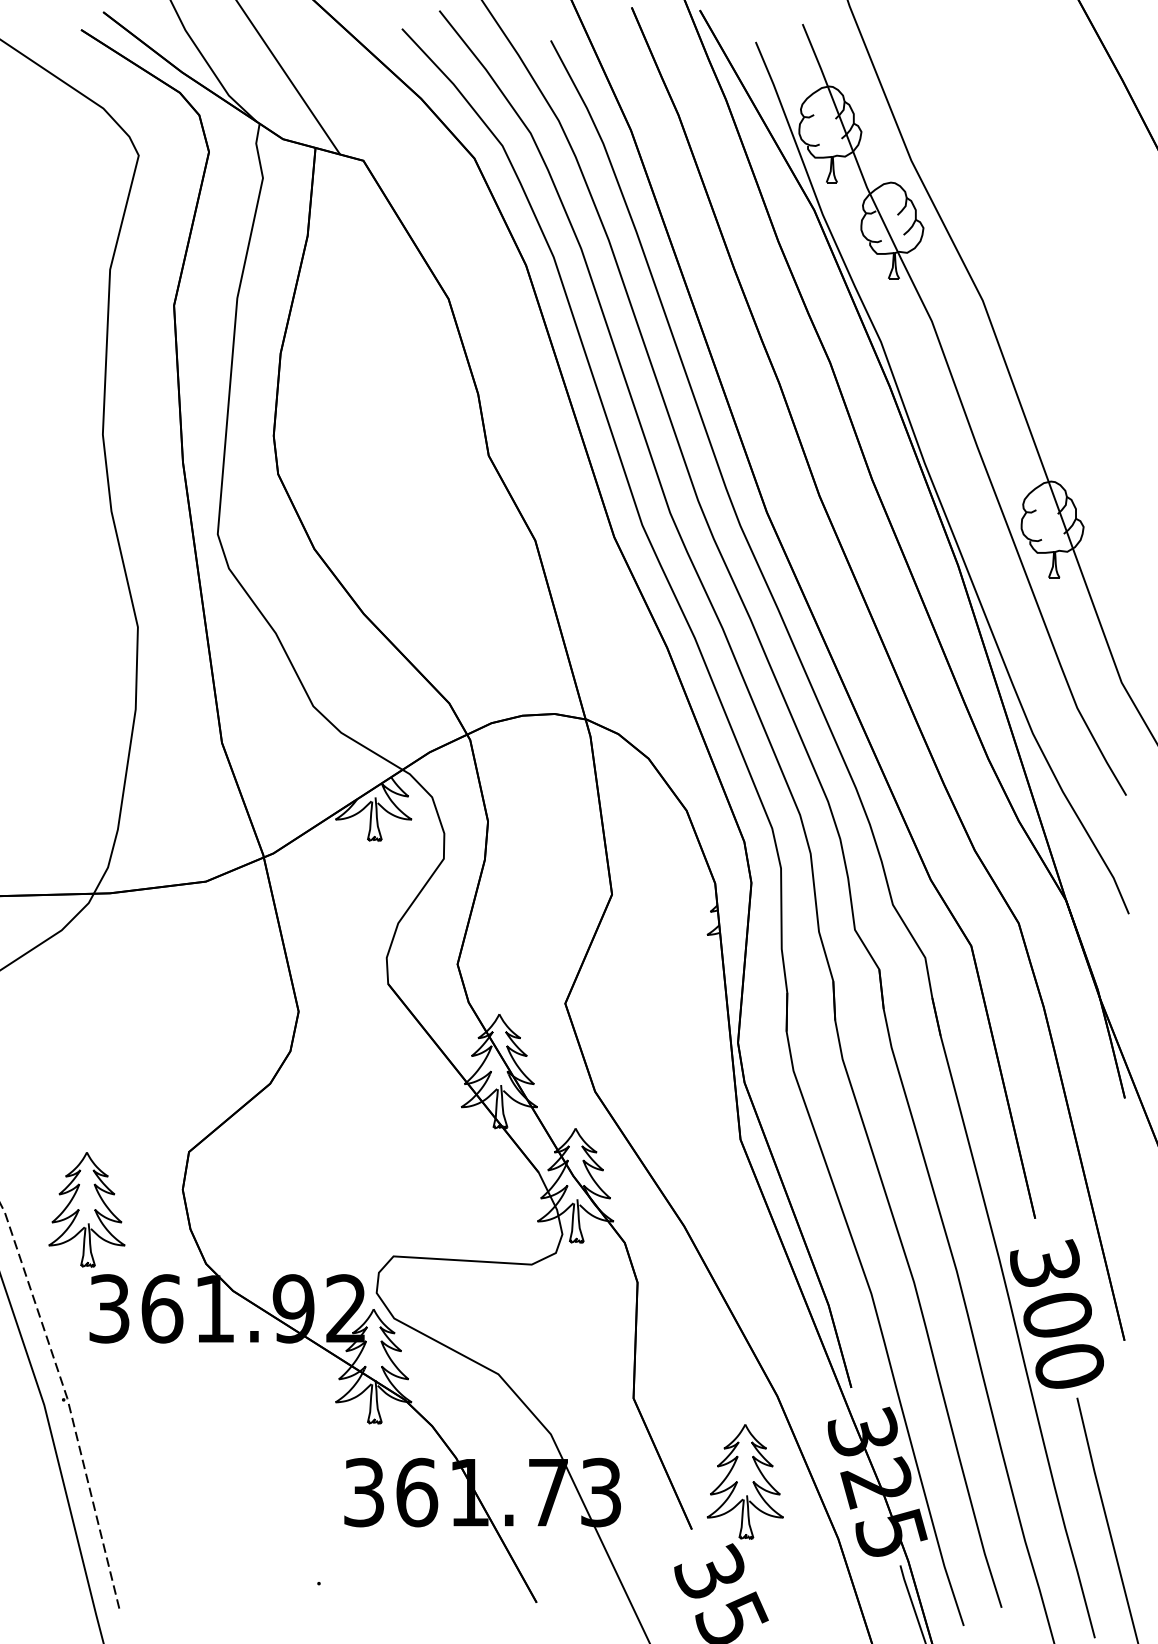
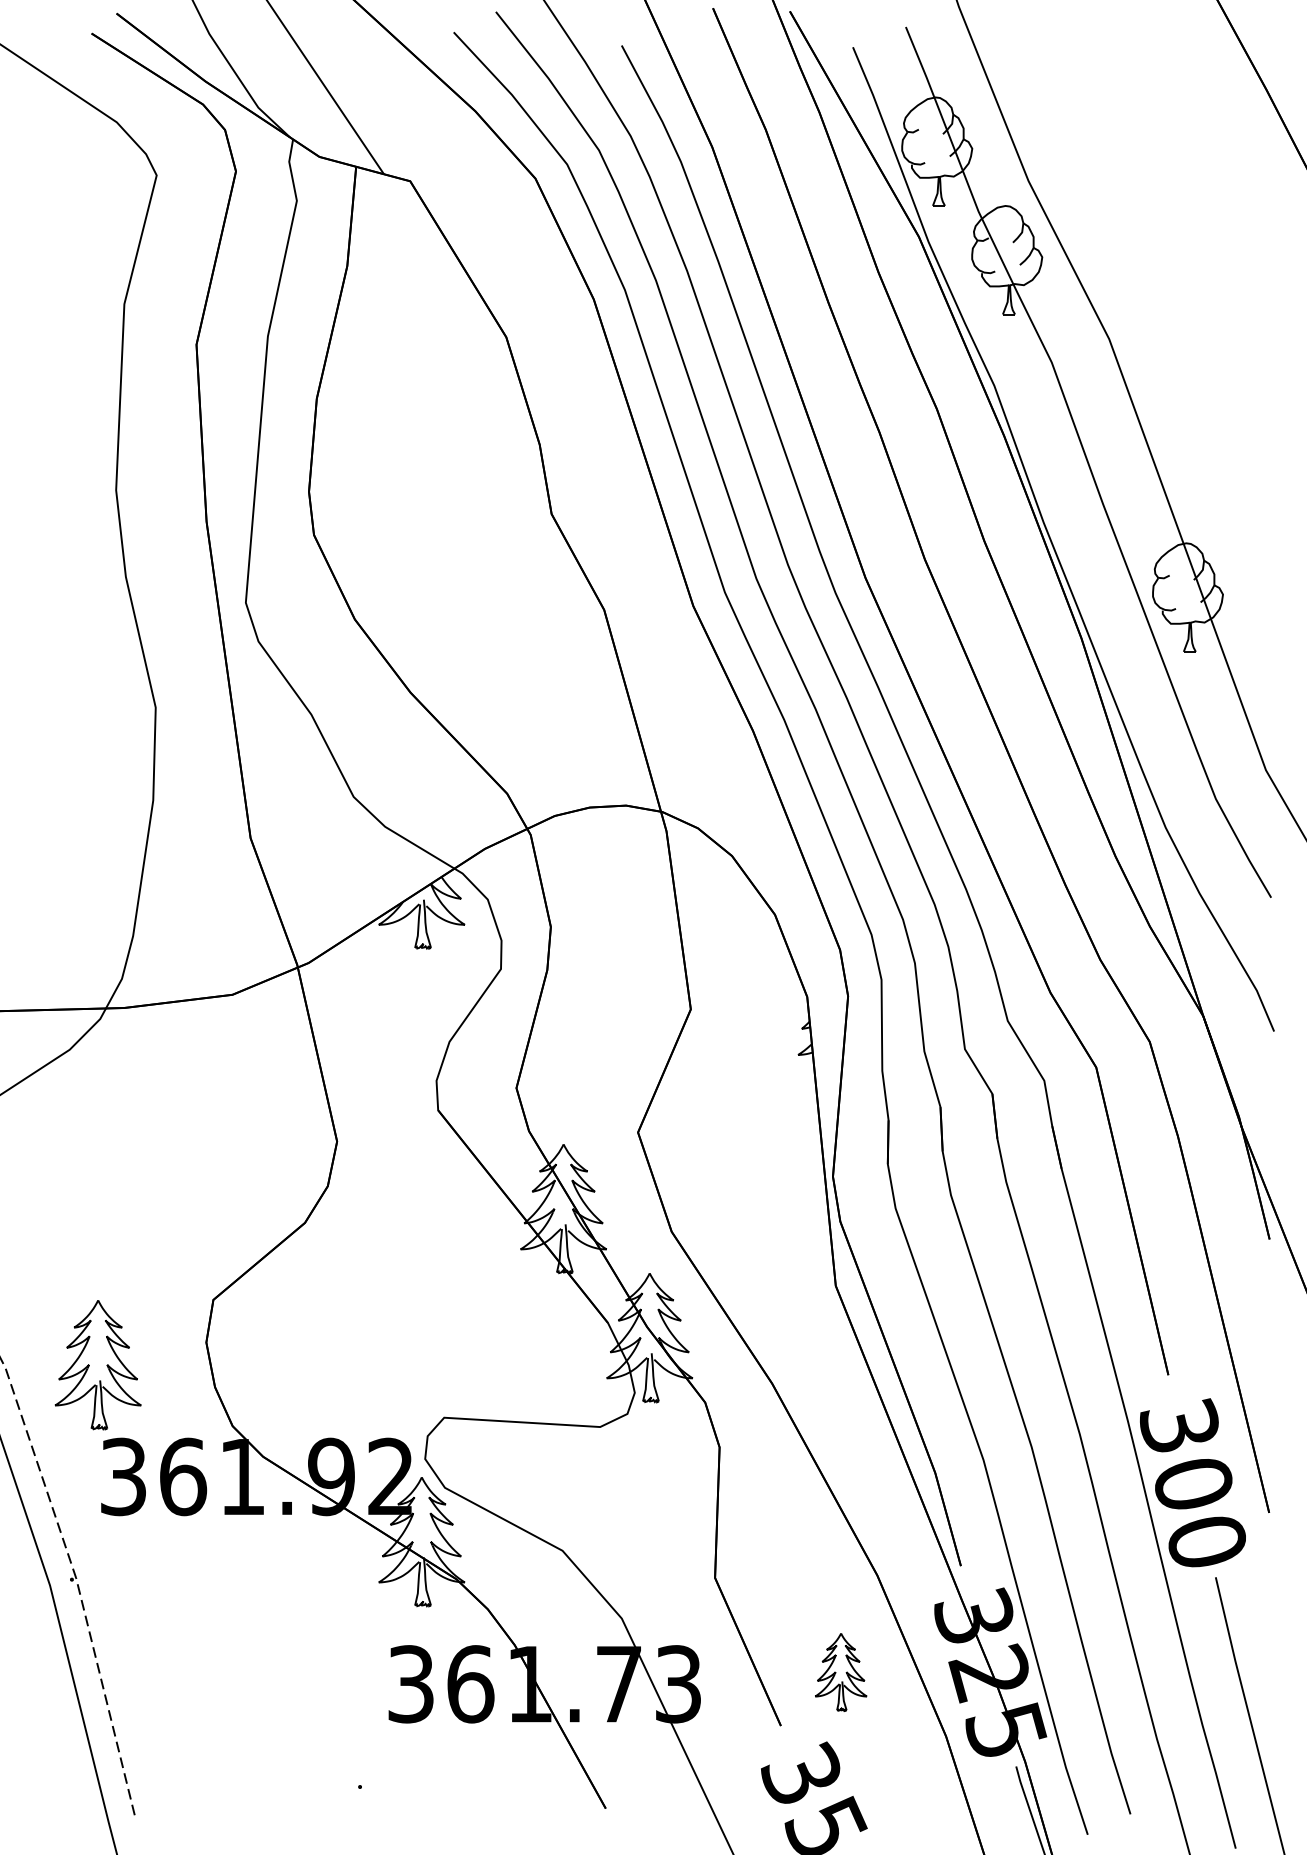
part: (744, 1482) -> (840, 1672), size x0.6

